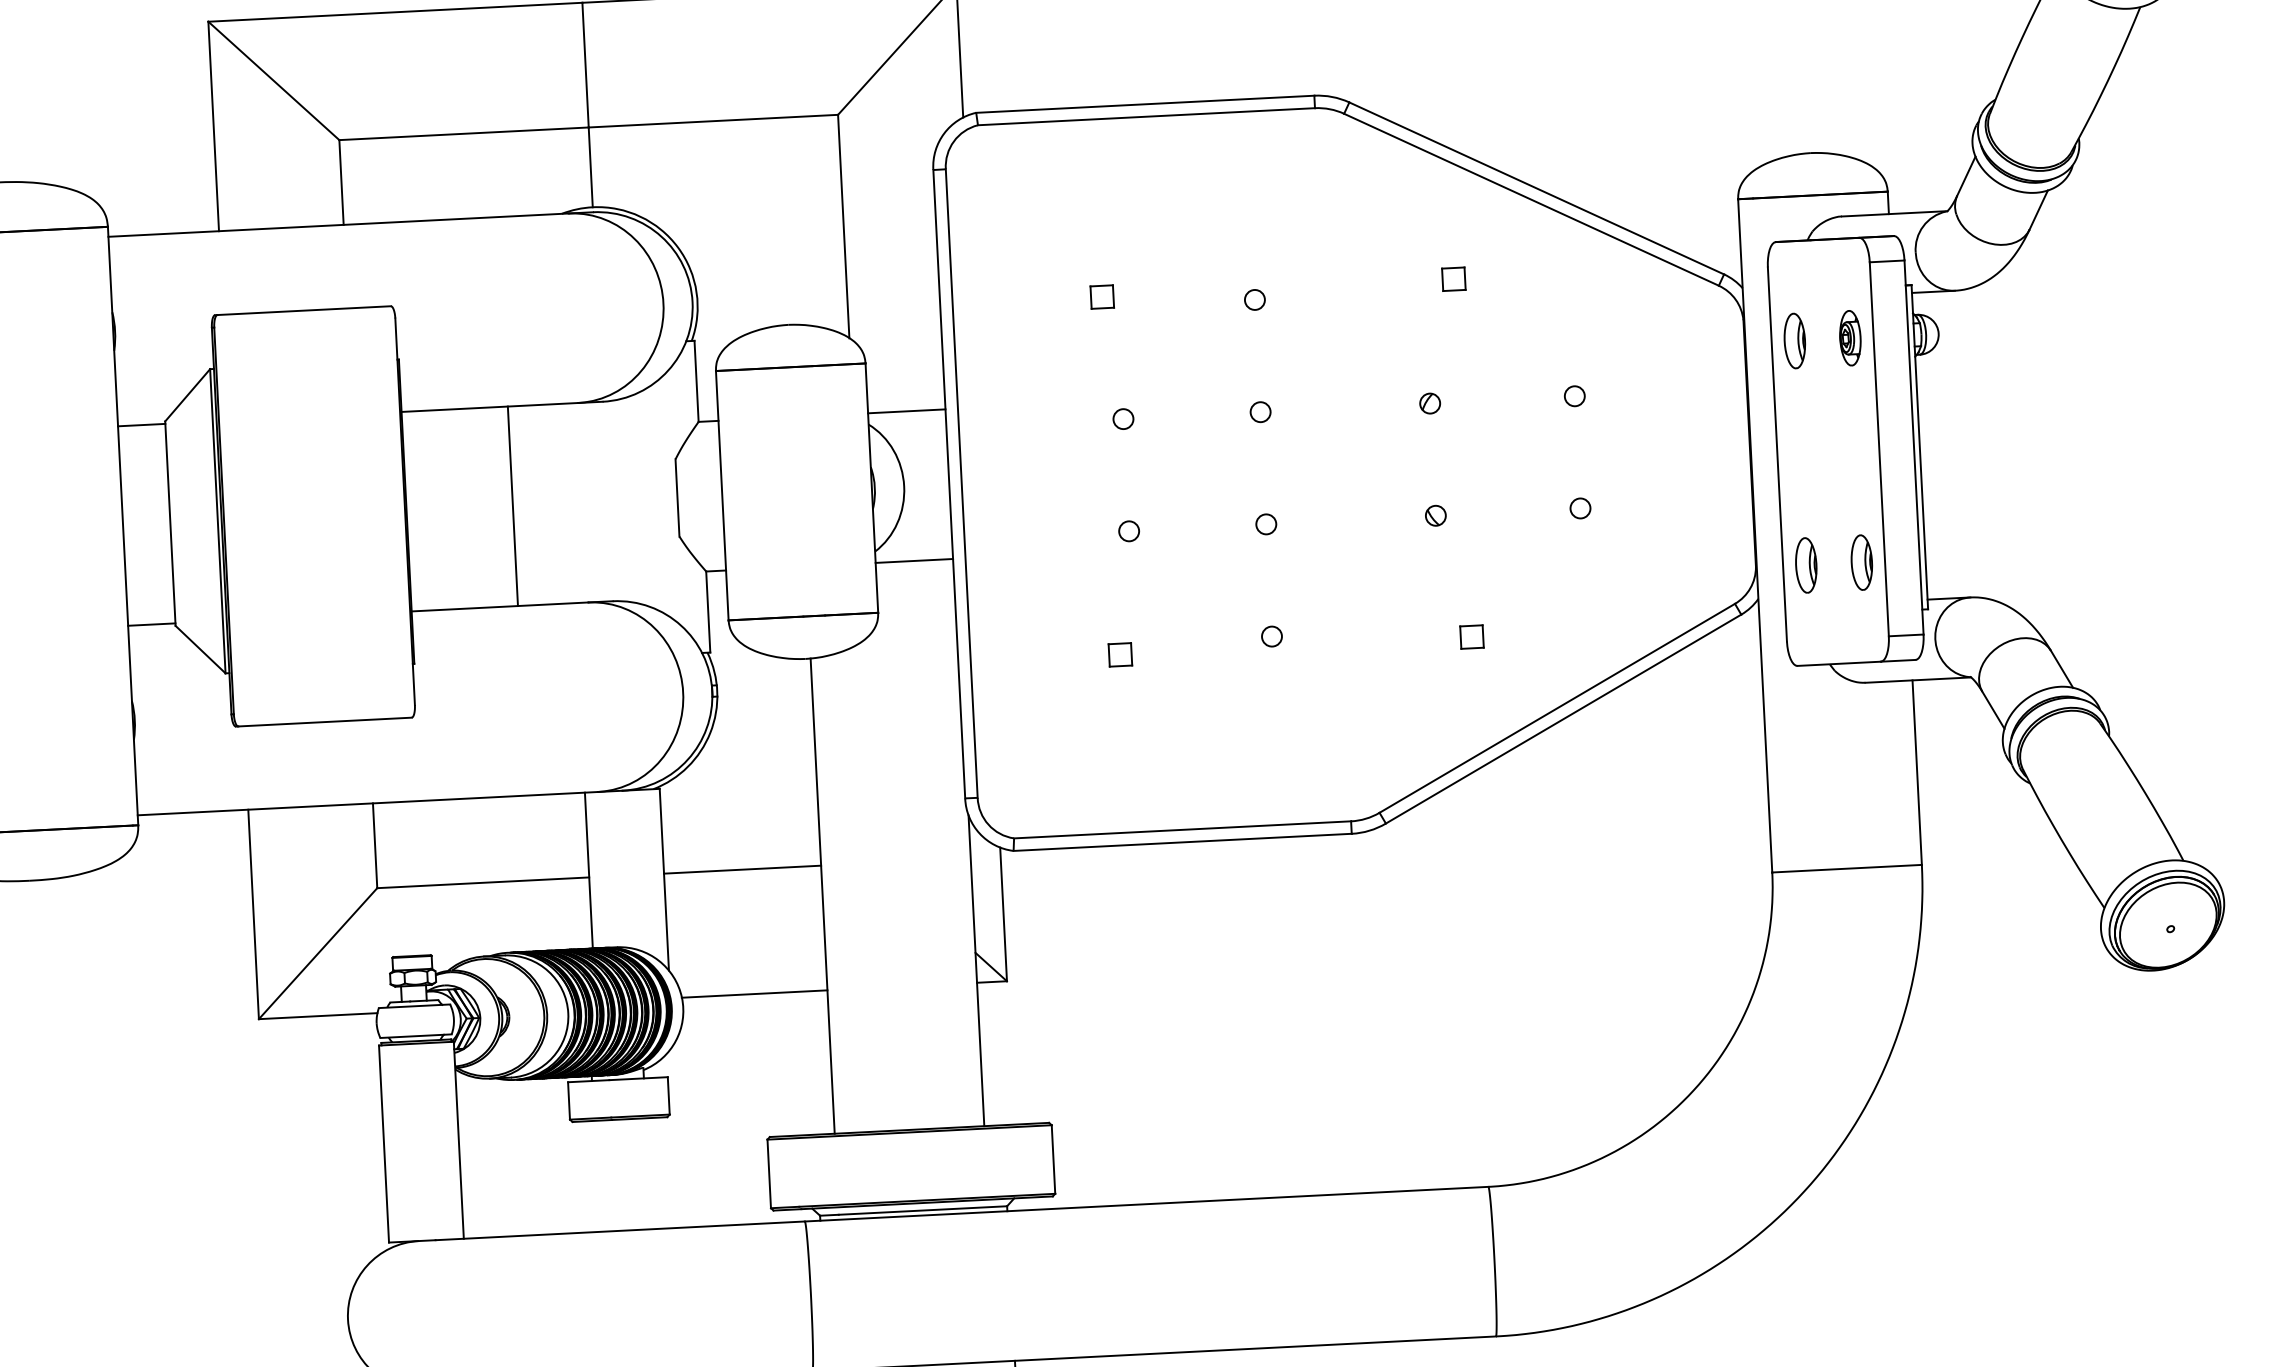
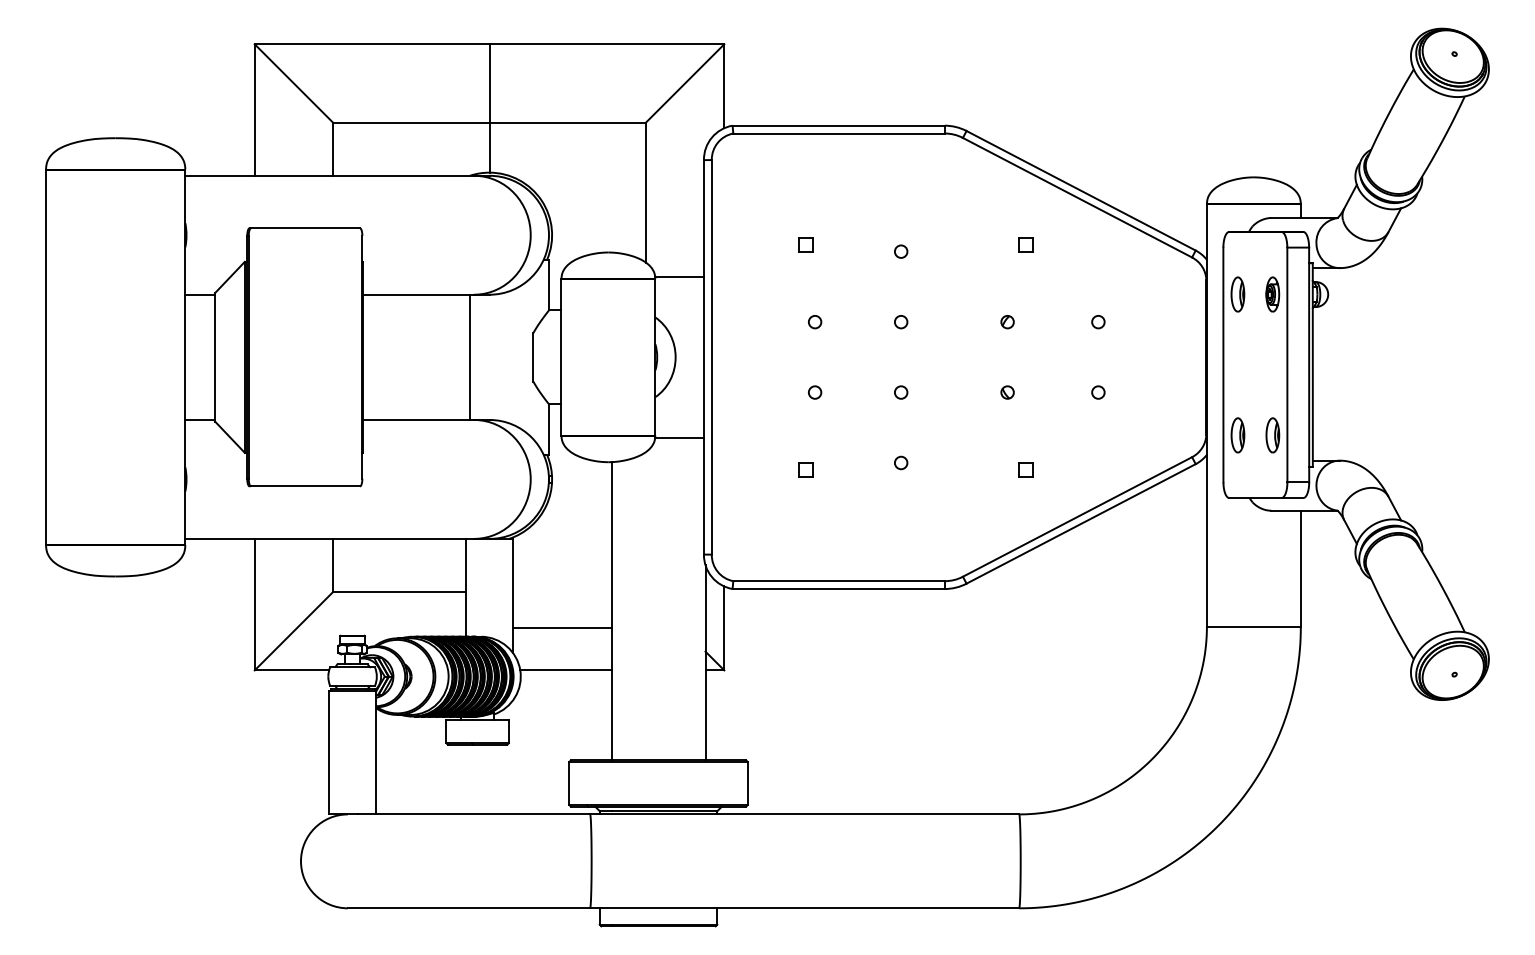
line: (906, 411) -> (679, 277), moved
line: (513, 504) -> (470, 356), moved
line: (914, 561) -> (679, 438), moved
line: (742, 870) -> (562, 628), moved

